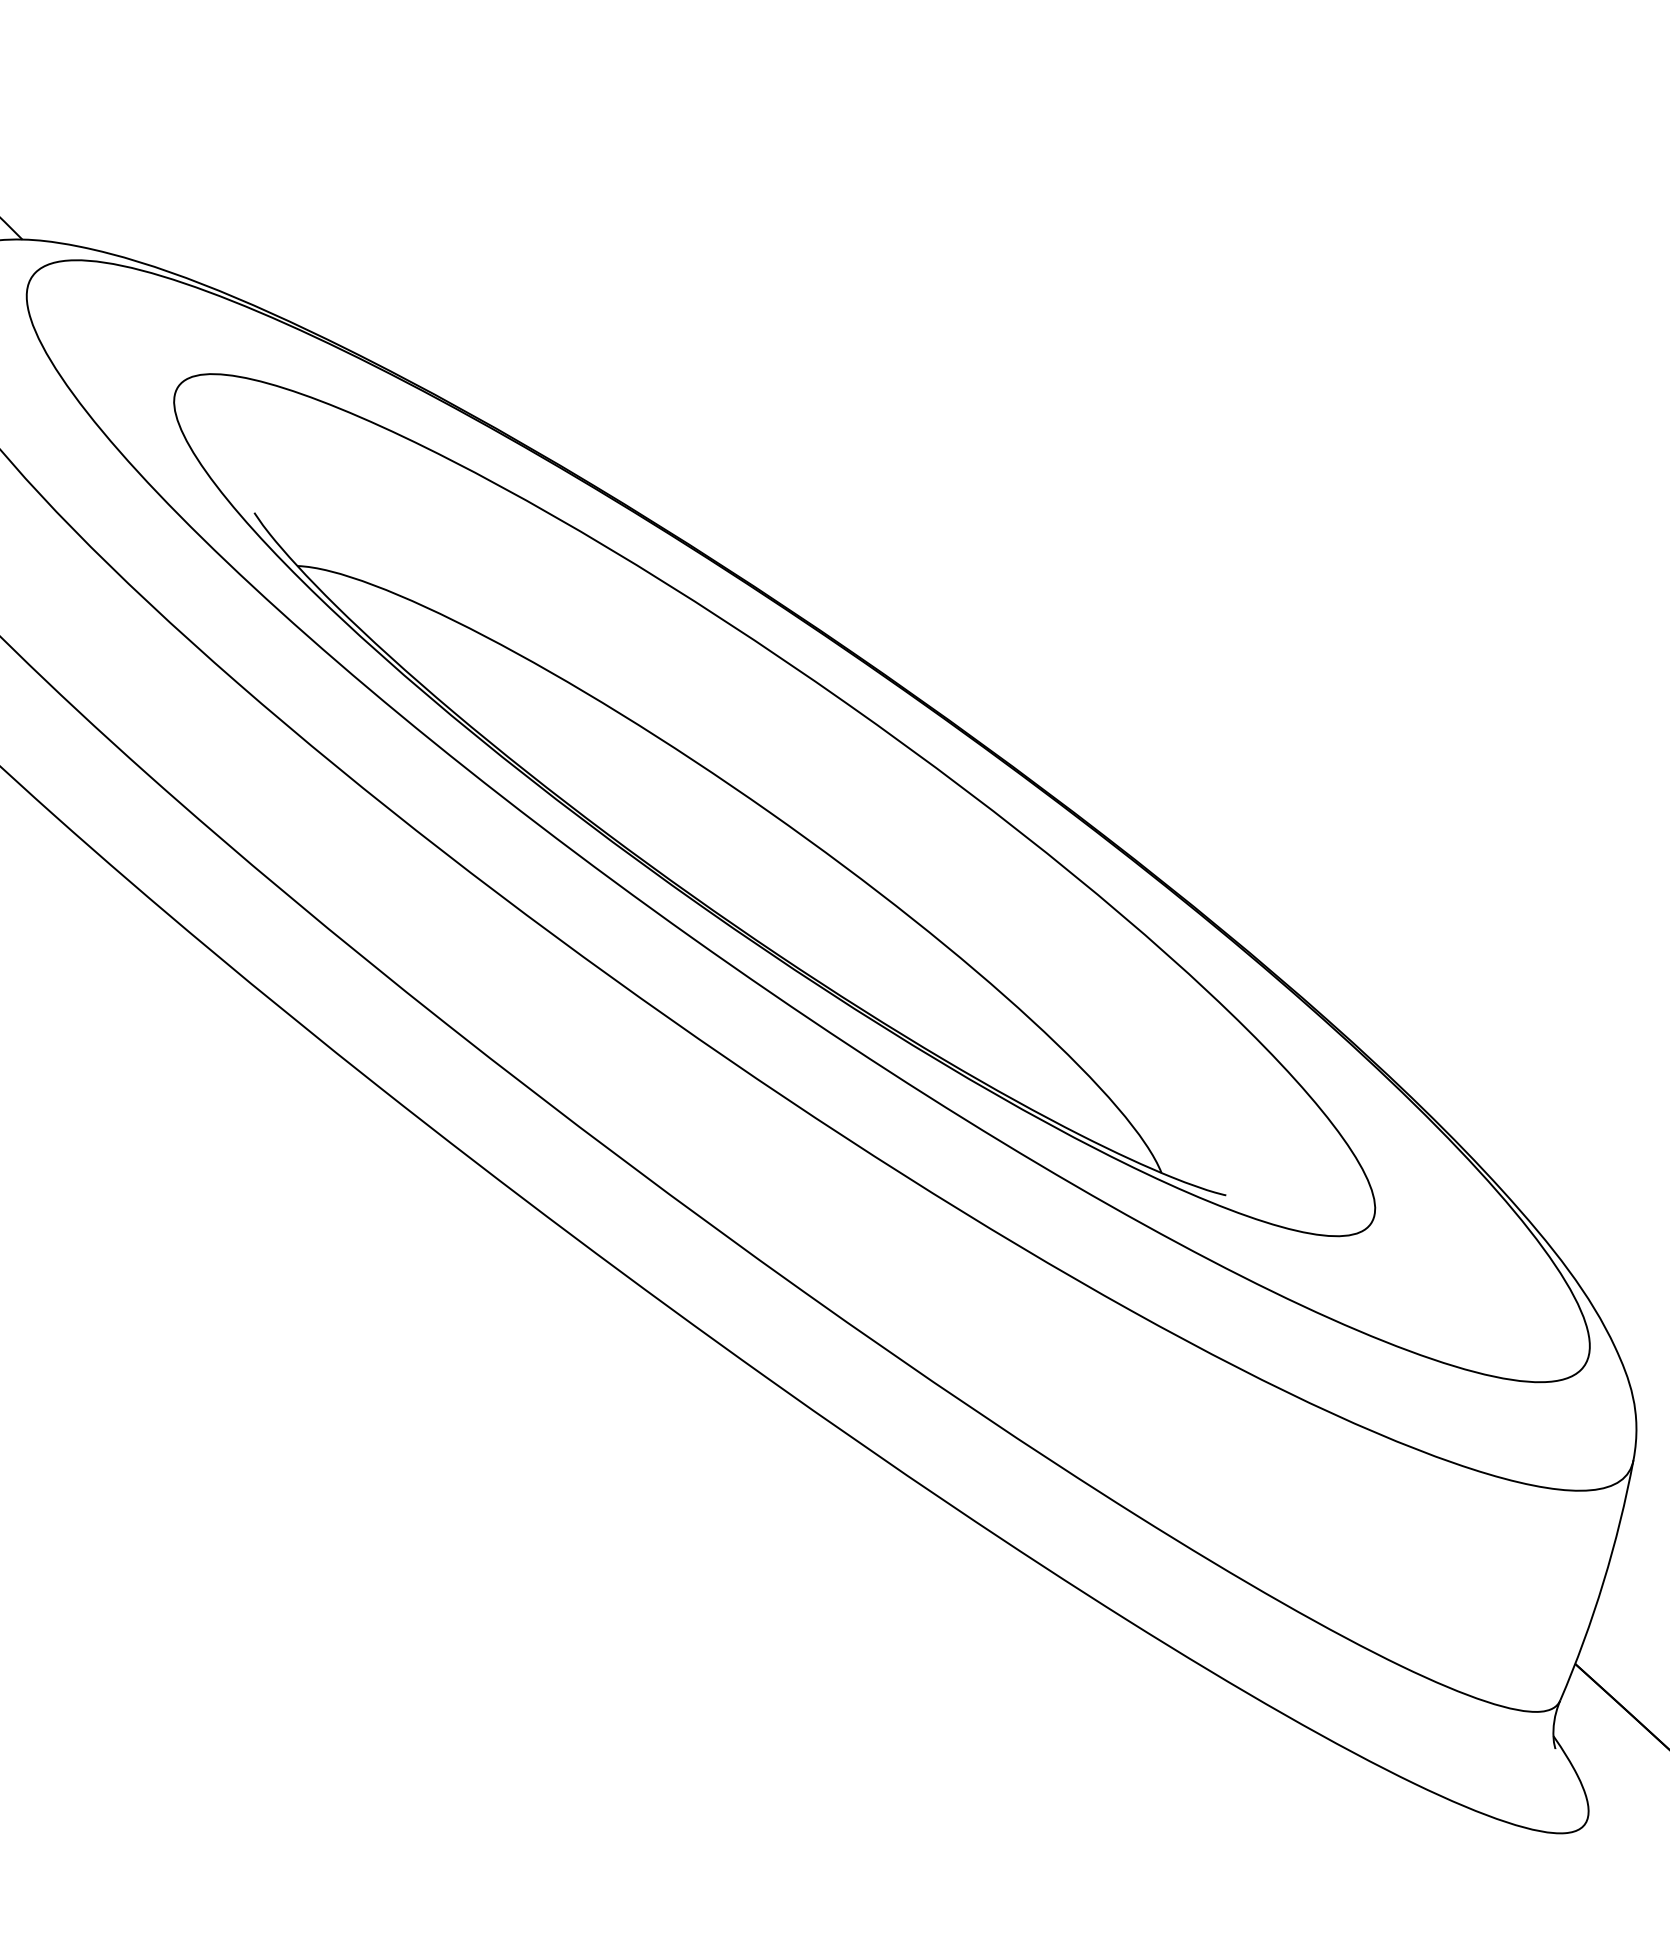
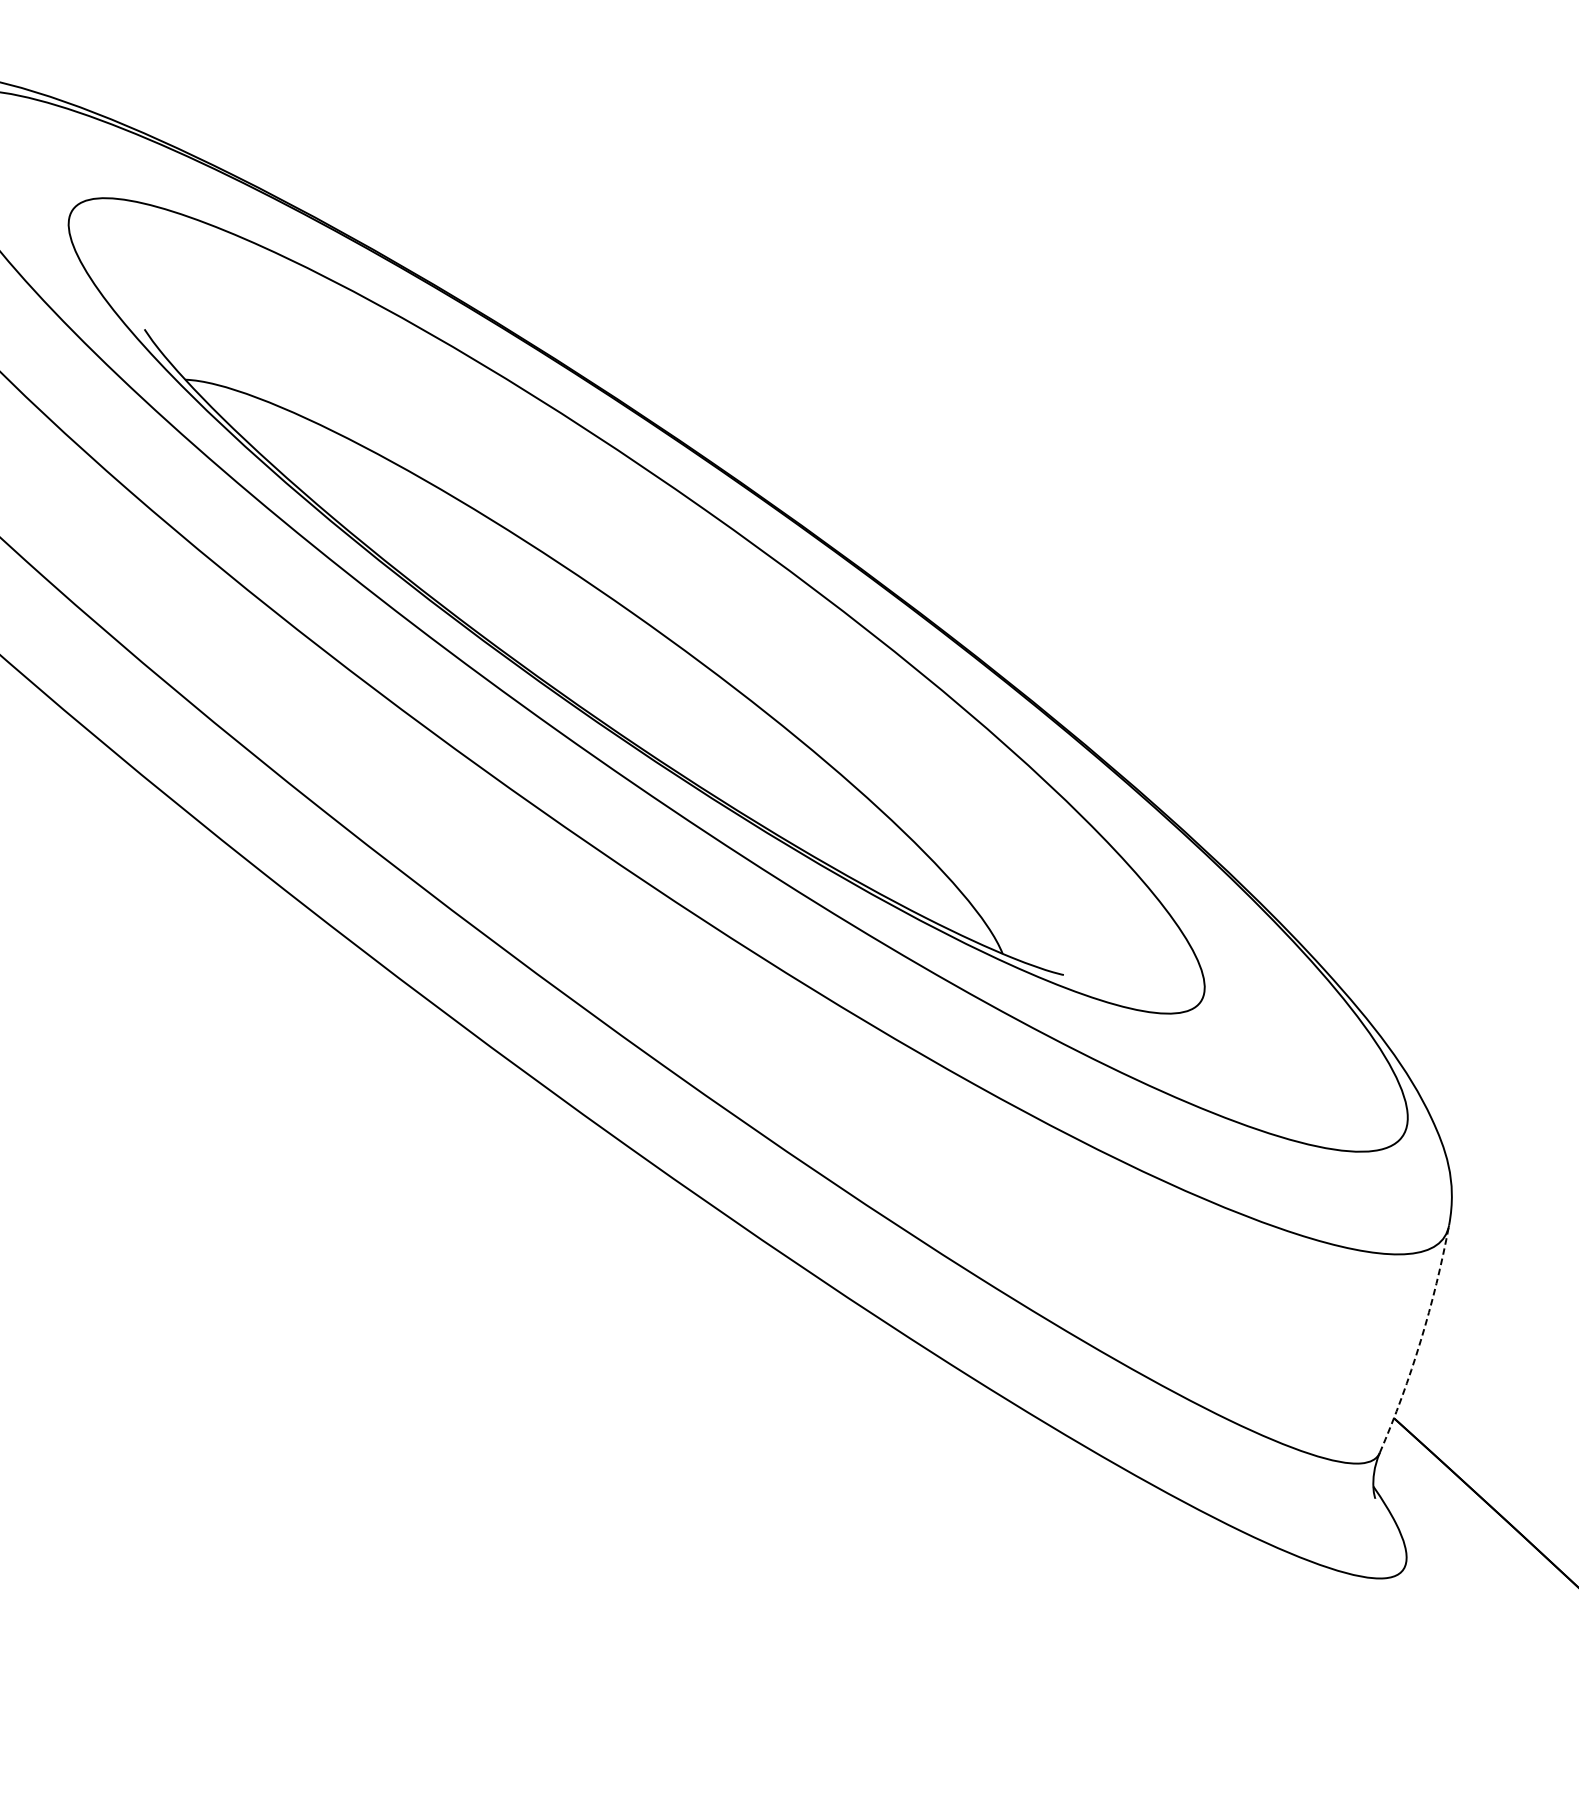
arc: (1603, 1582) -> (1420, 1341), solid -> dashed

